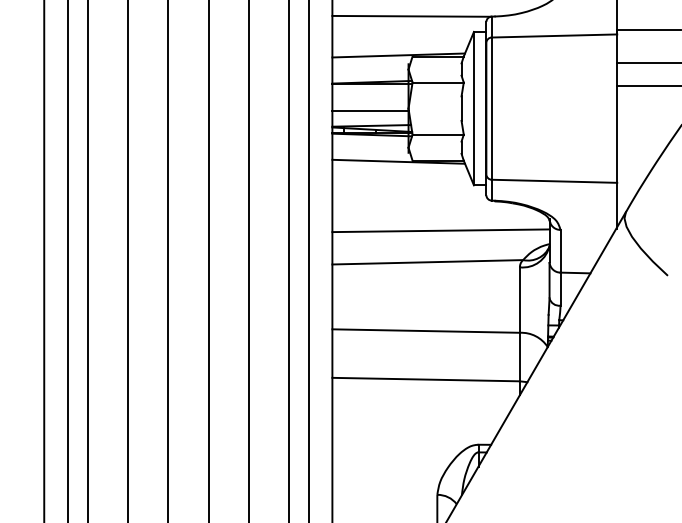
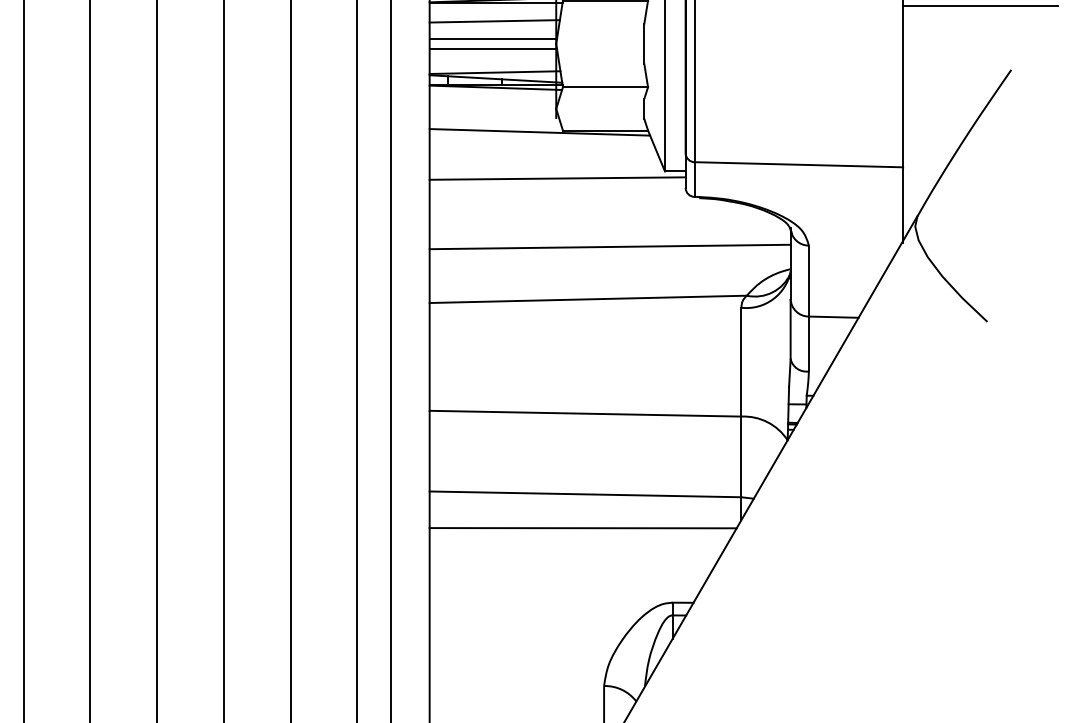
line: (371, 94) -> (494, 20), added
line: (370, 105) -> (492, 38), added
line: (409, 189) -> (557, 178), added
line: (424, 399) -> (582, 527), added

